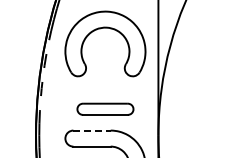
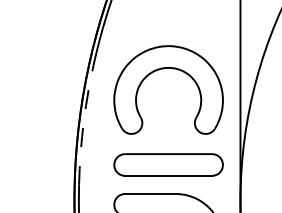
part: (100, 29) -> (161, 70), moved
part: (105, 109) -> (168, 165), size x1.43
line: (92, 130) -> (151, 193), dashed -> solid

